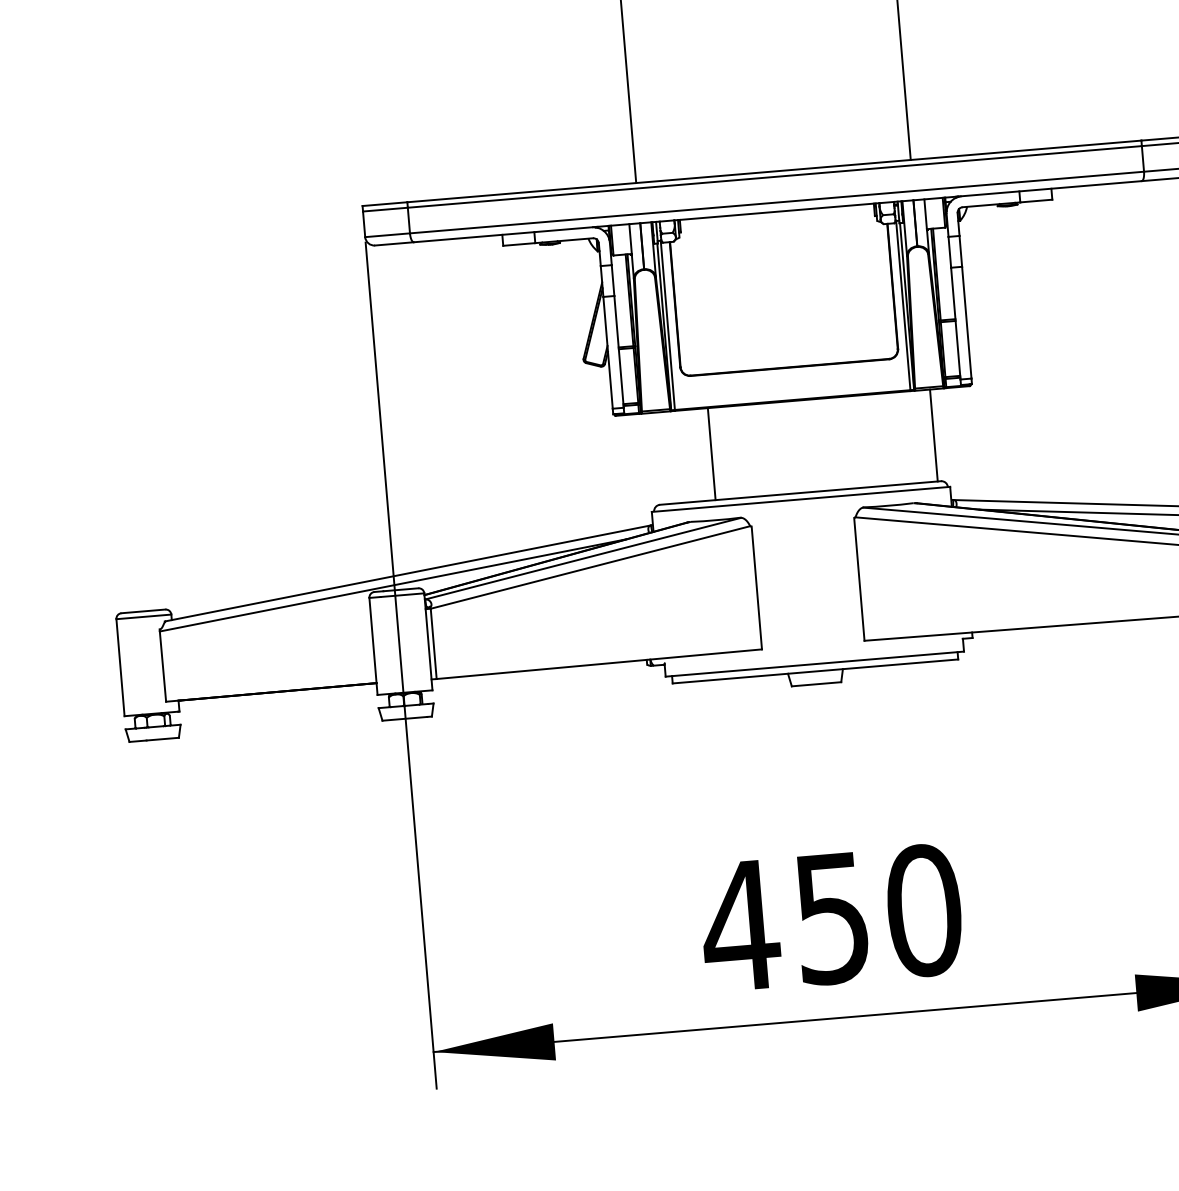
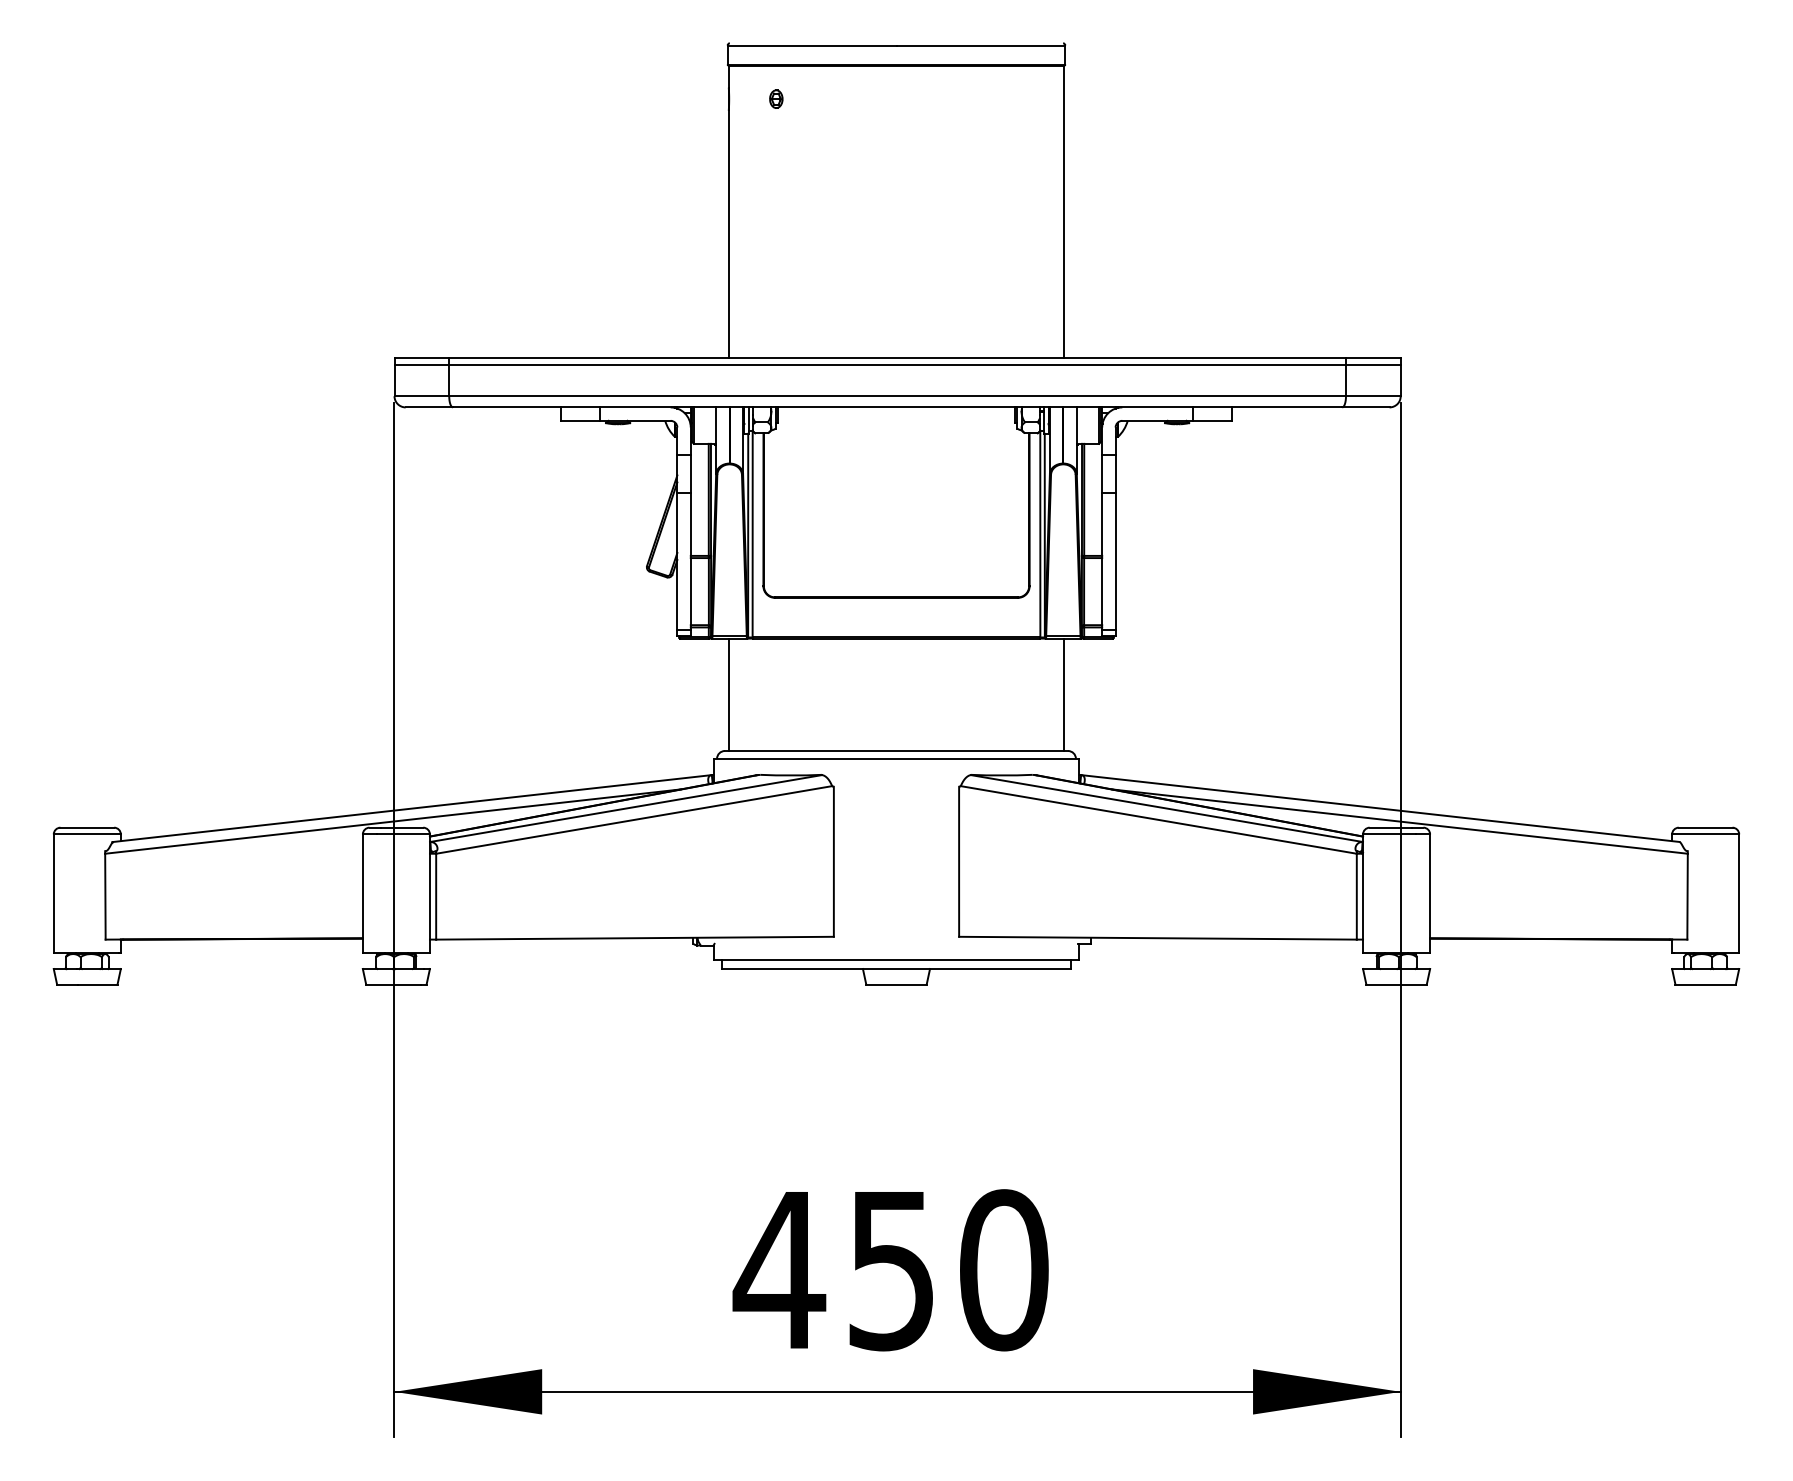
line: (711, 453) -> (728, 694), moved

